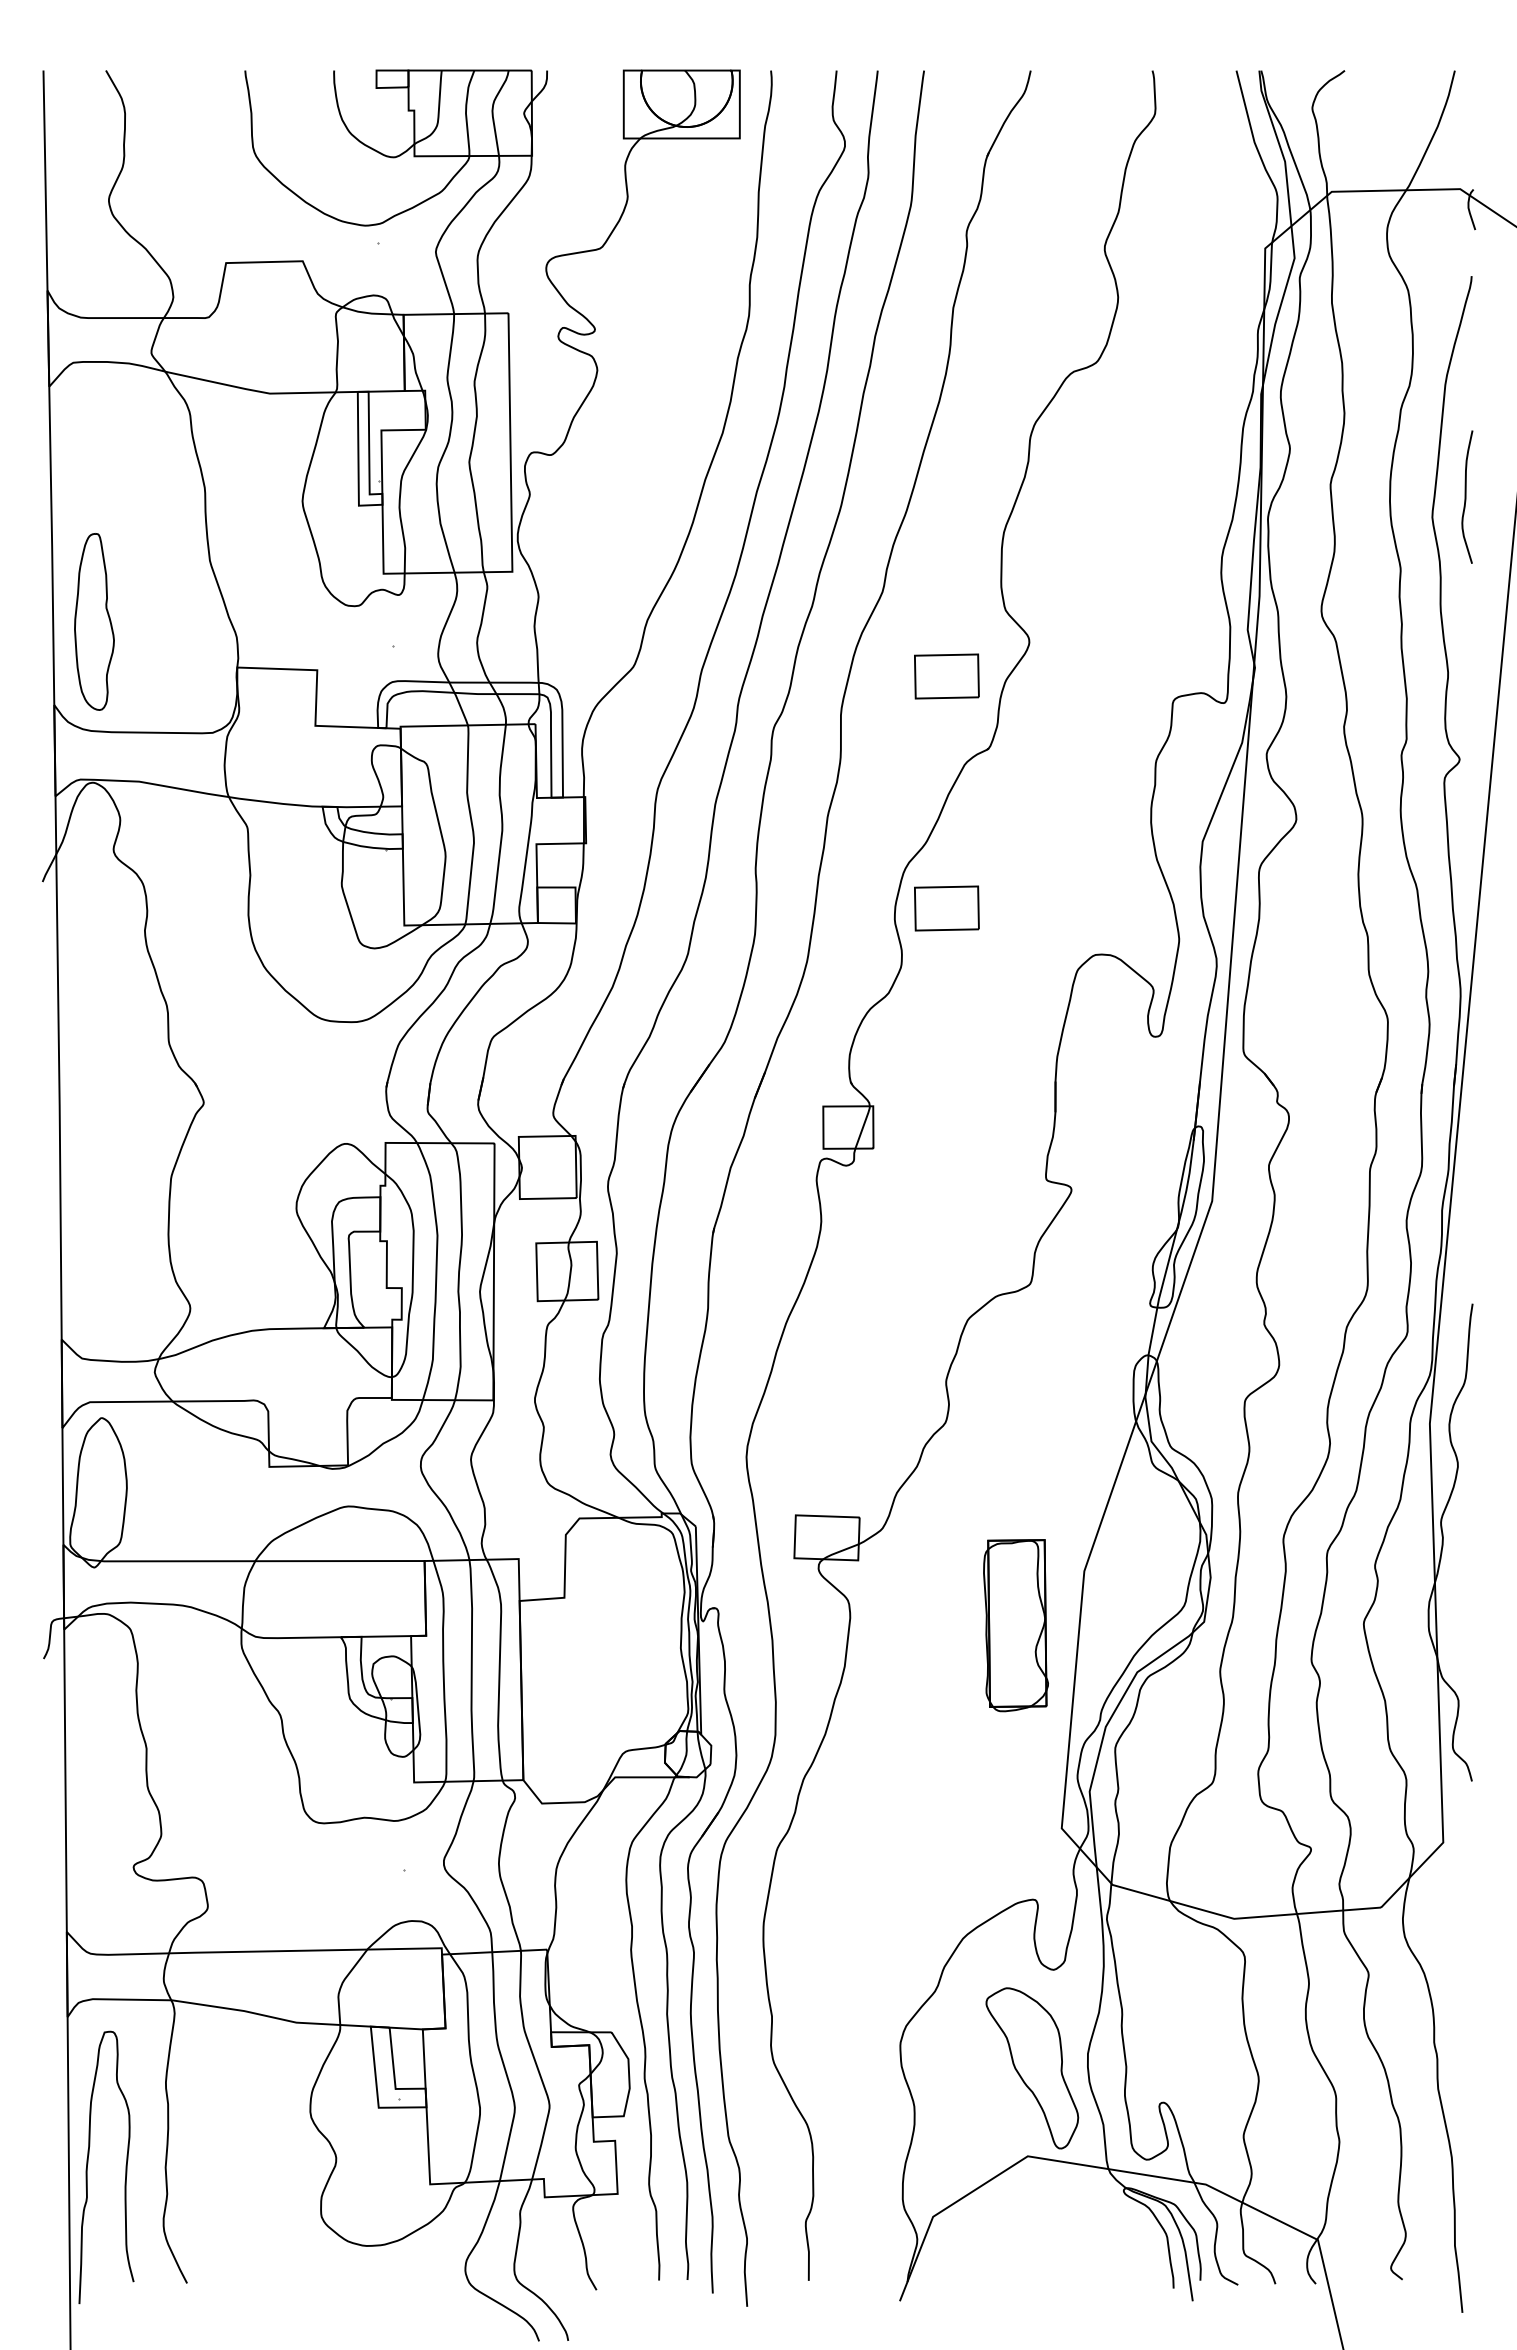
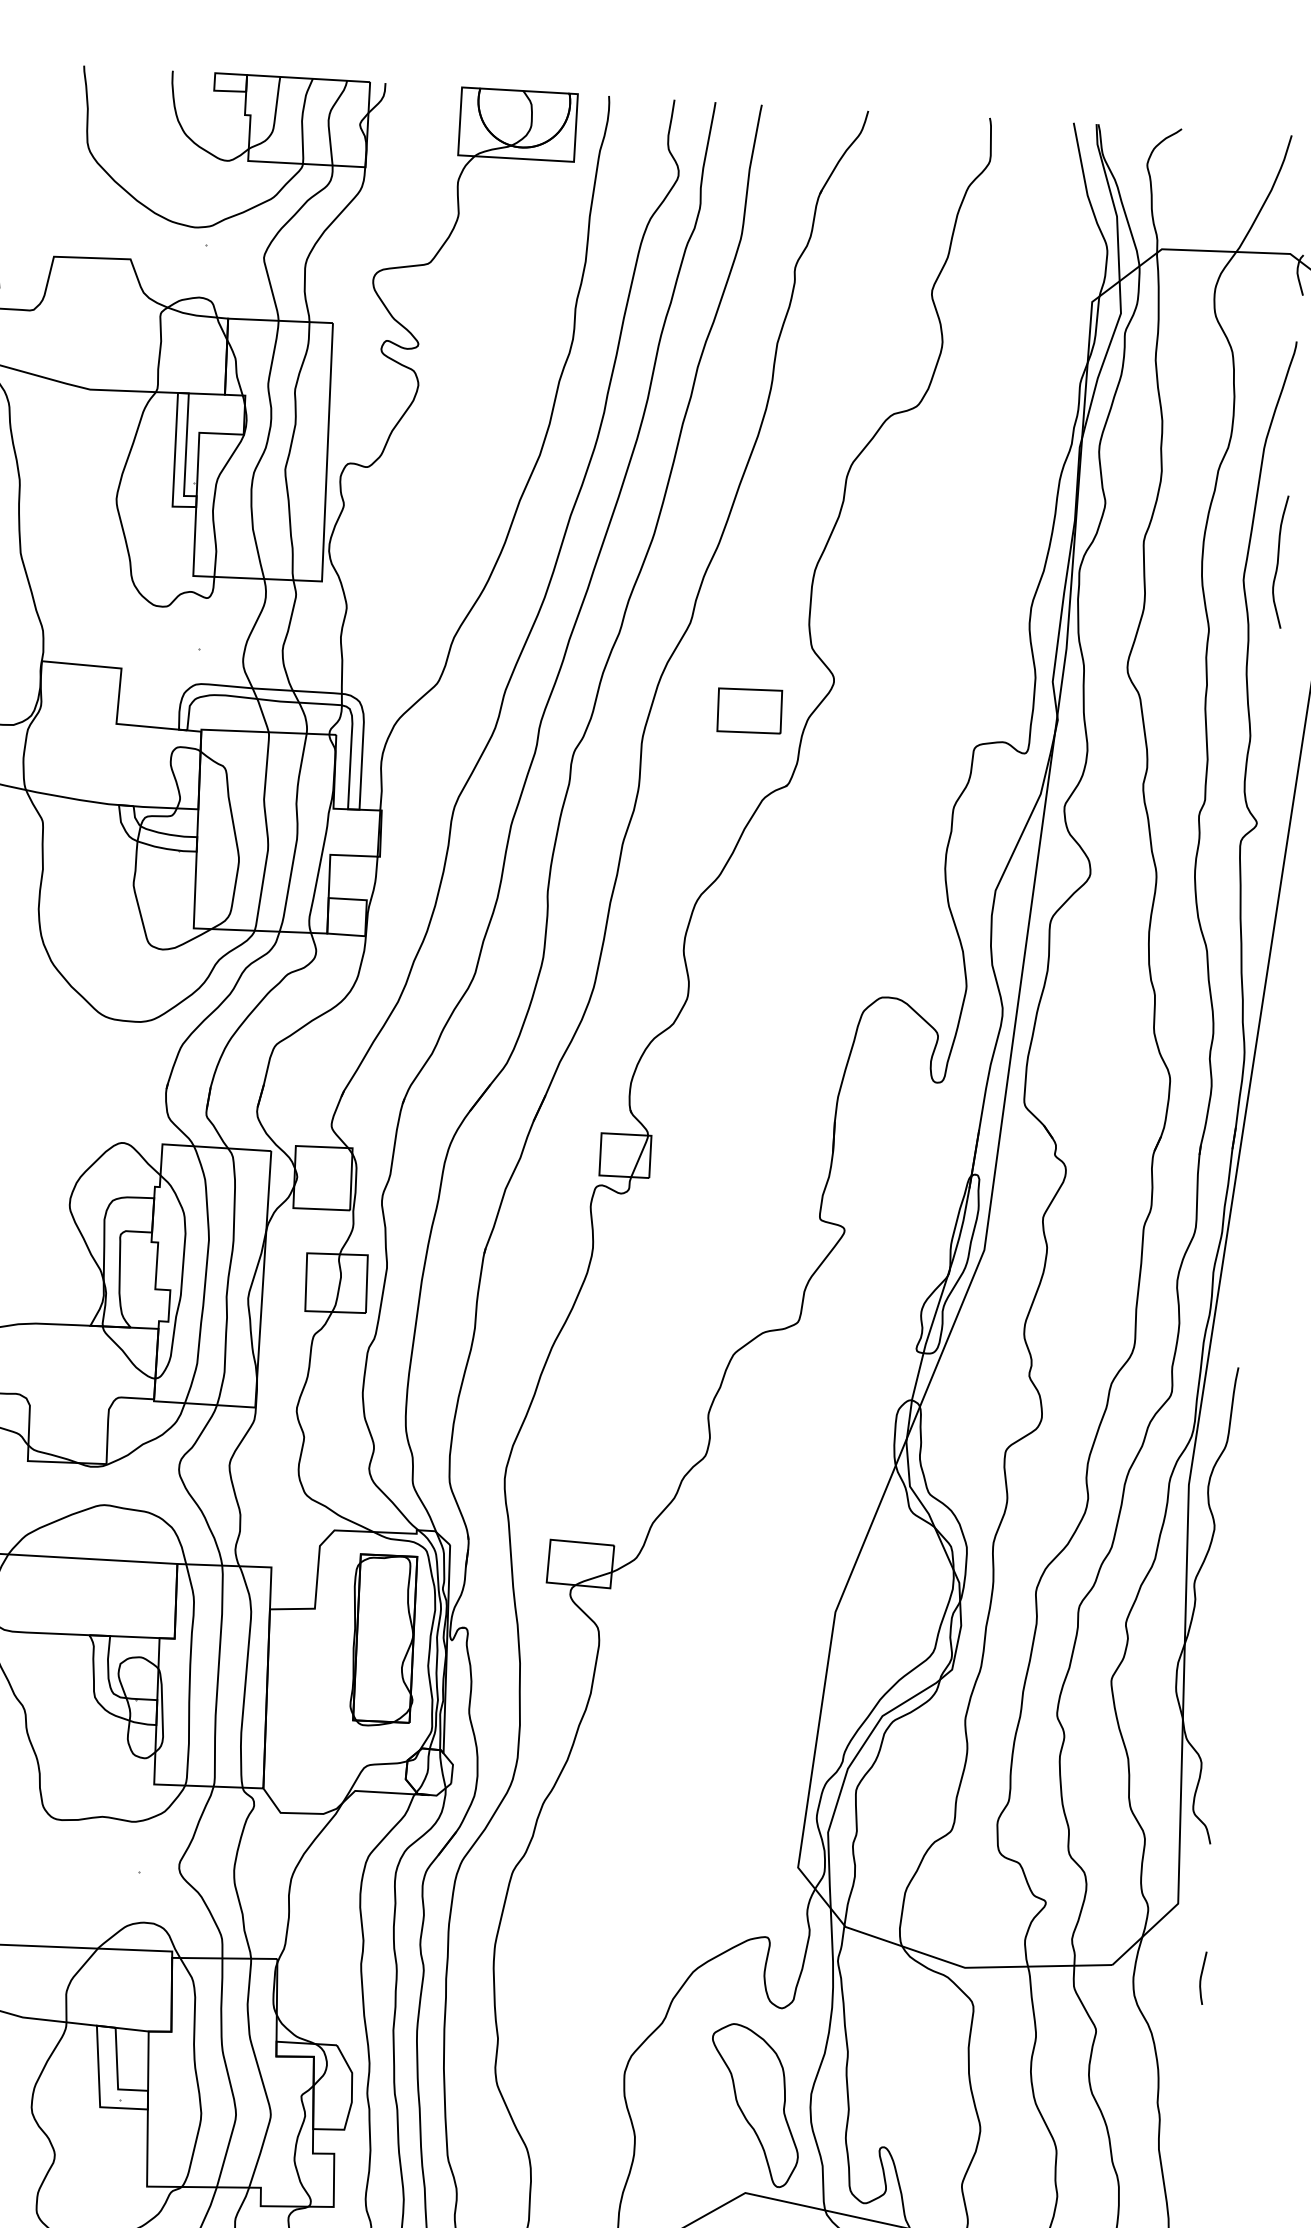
part: (946, 908) -> (736, 942), removed
part: (1015, 1625) -> (383, 1640), moved
curve: (1471, 1914) -> (1202, 1977), added

